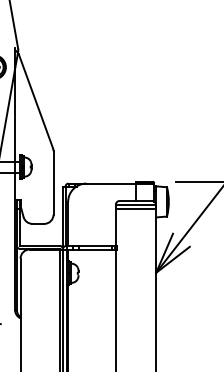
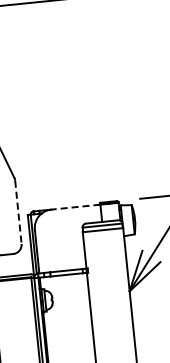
line: (53, 182) -> (18, 211), solid -> dashed
line: (111, 183) -> (76, 207), solid -> dashed

